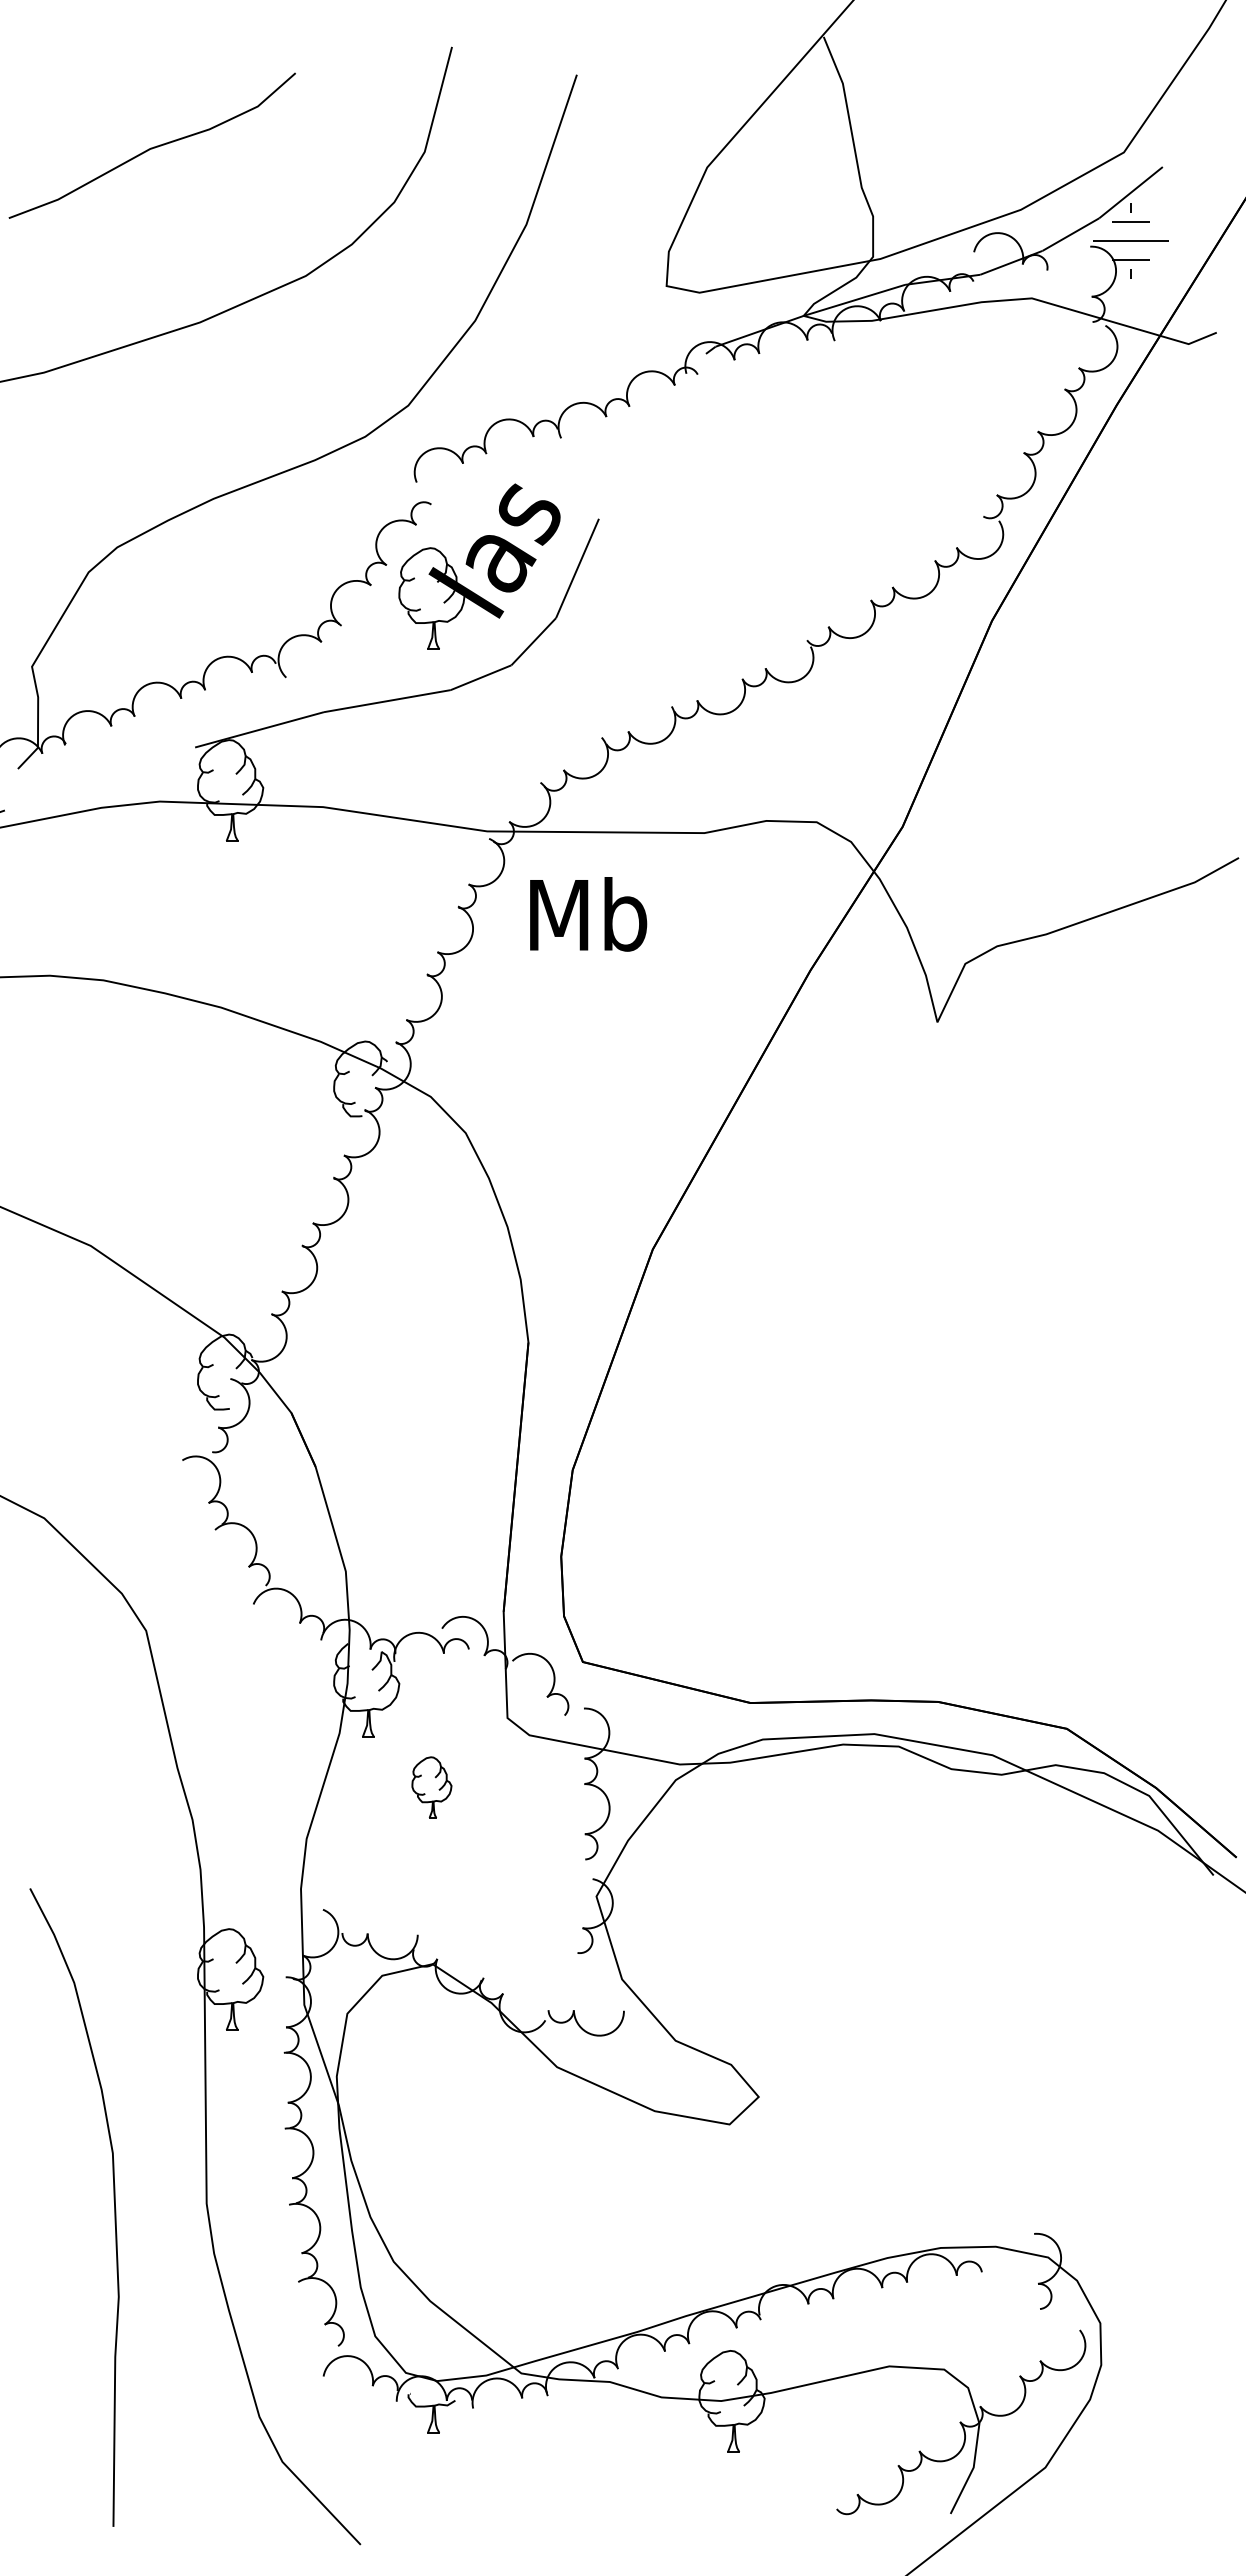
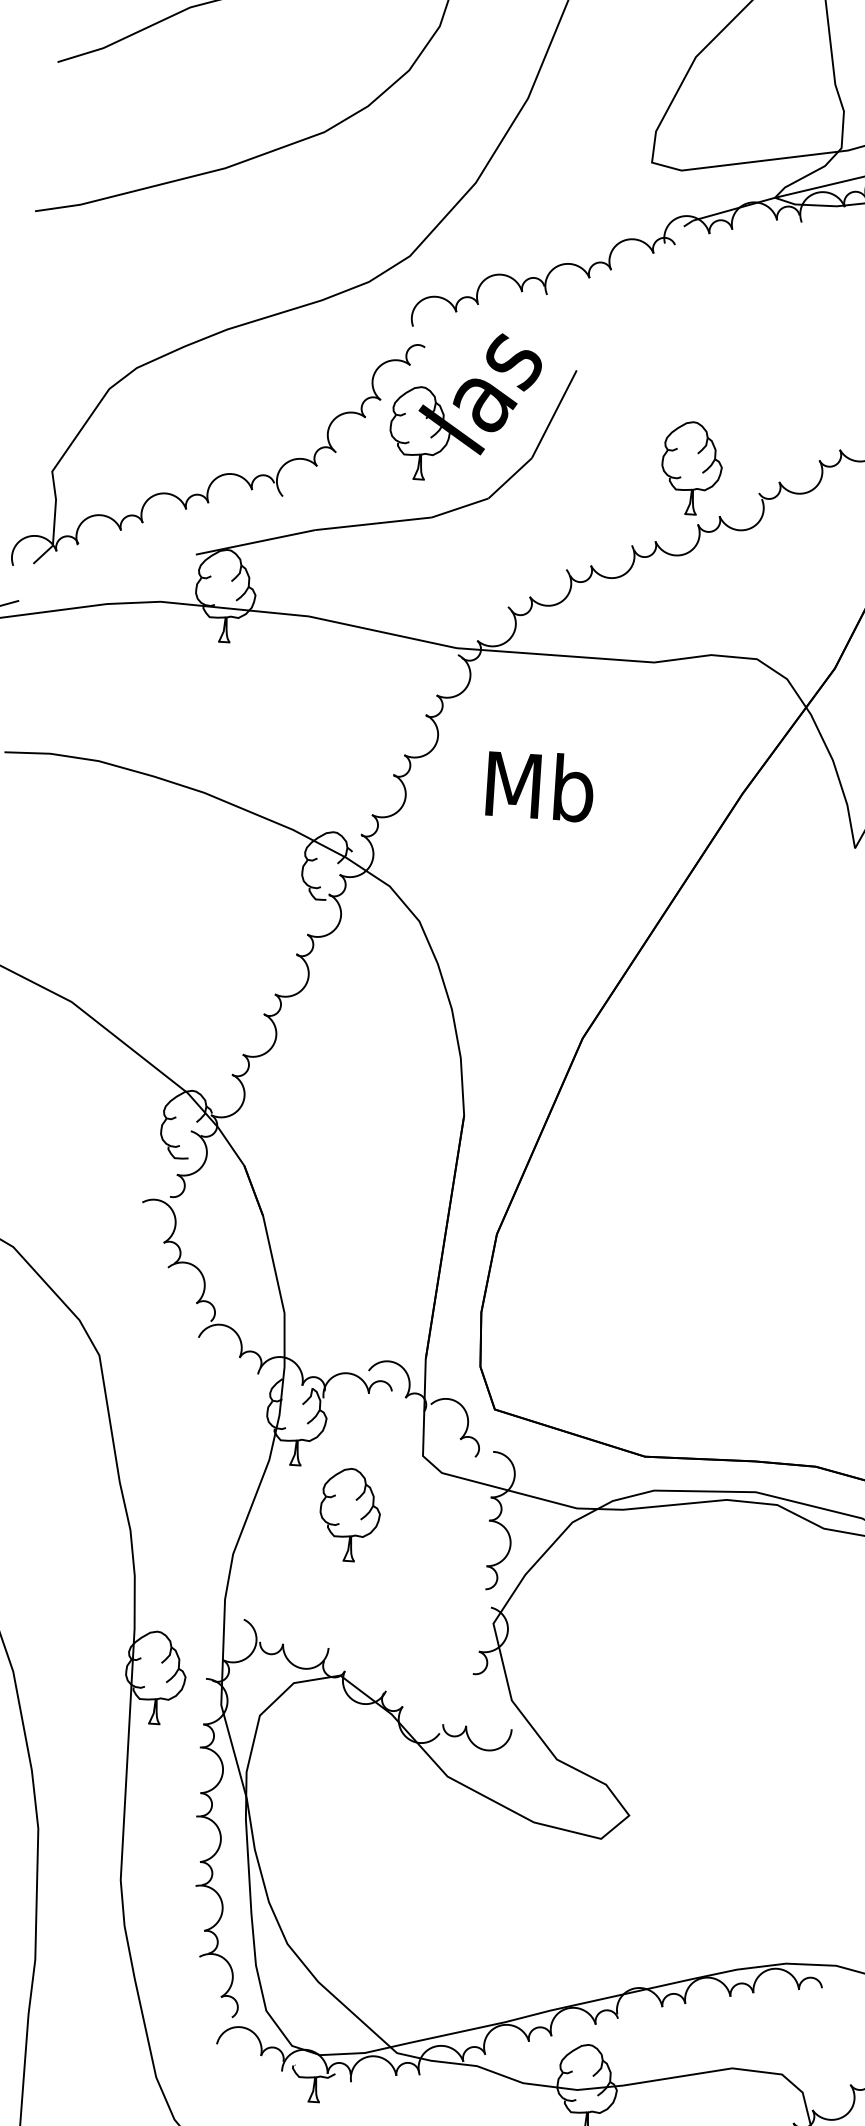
part: (731, 617) -> (691, 467), added
text: (588, 914) -> (540, 786), moved
part: (431, 1787) -> (349, 1514), size x1.67

